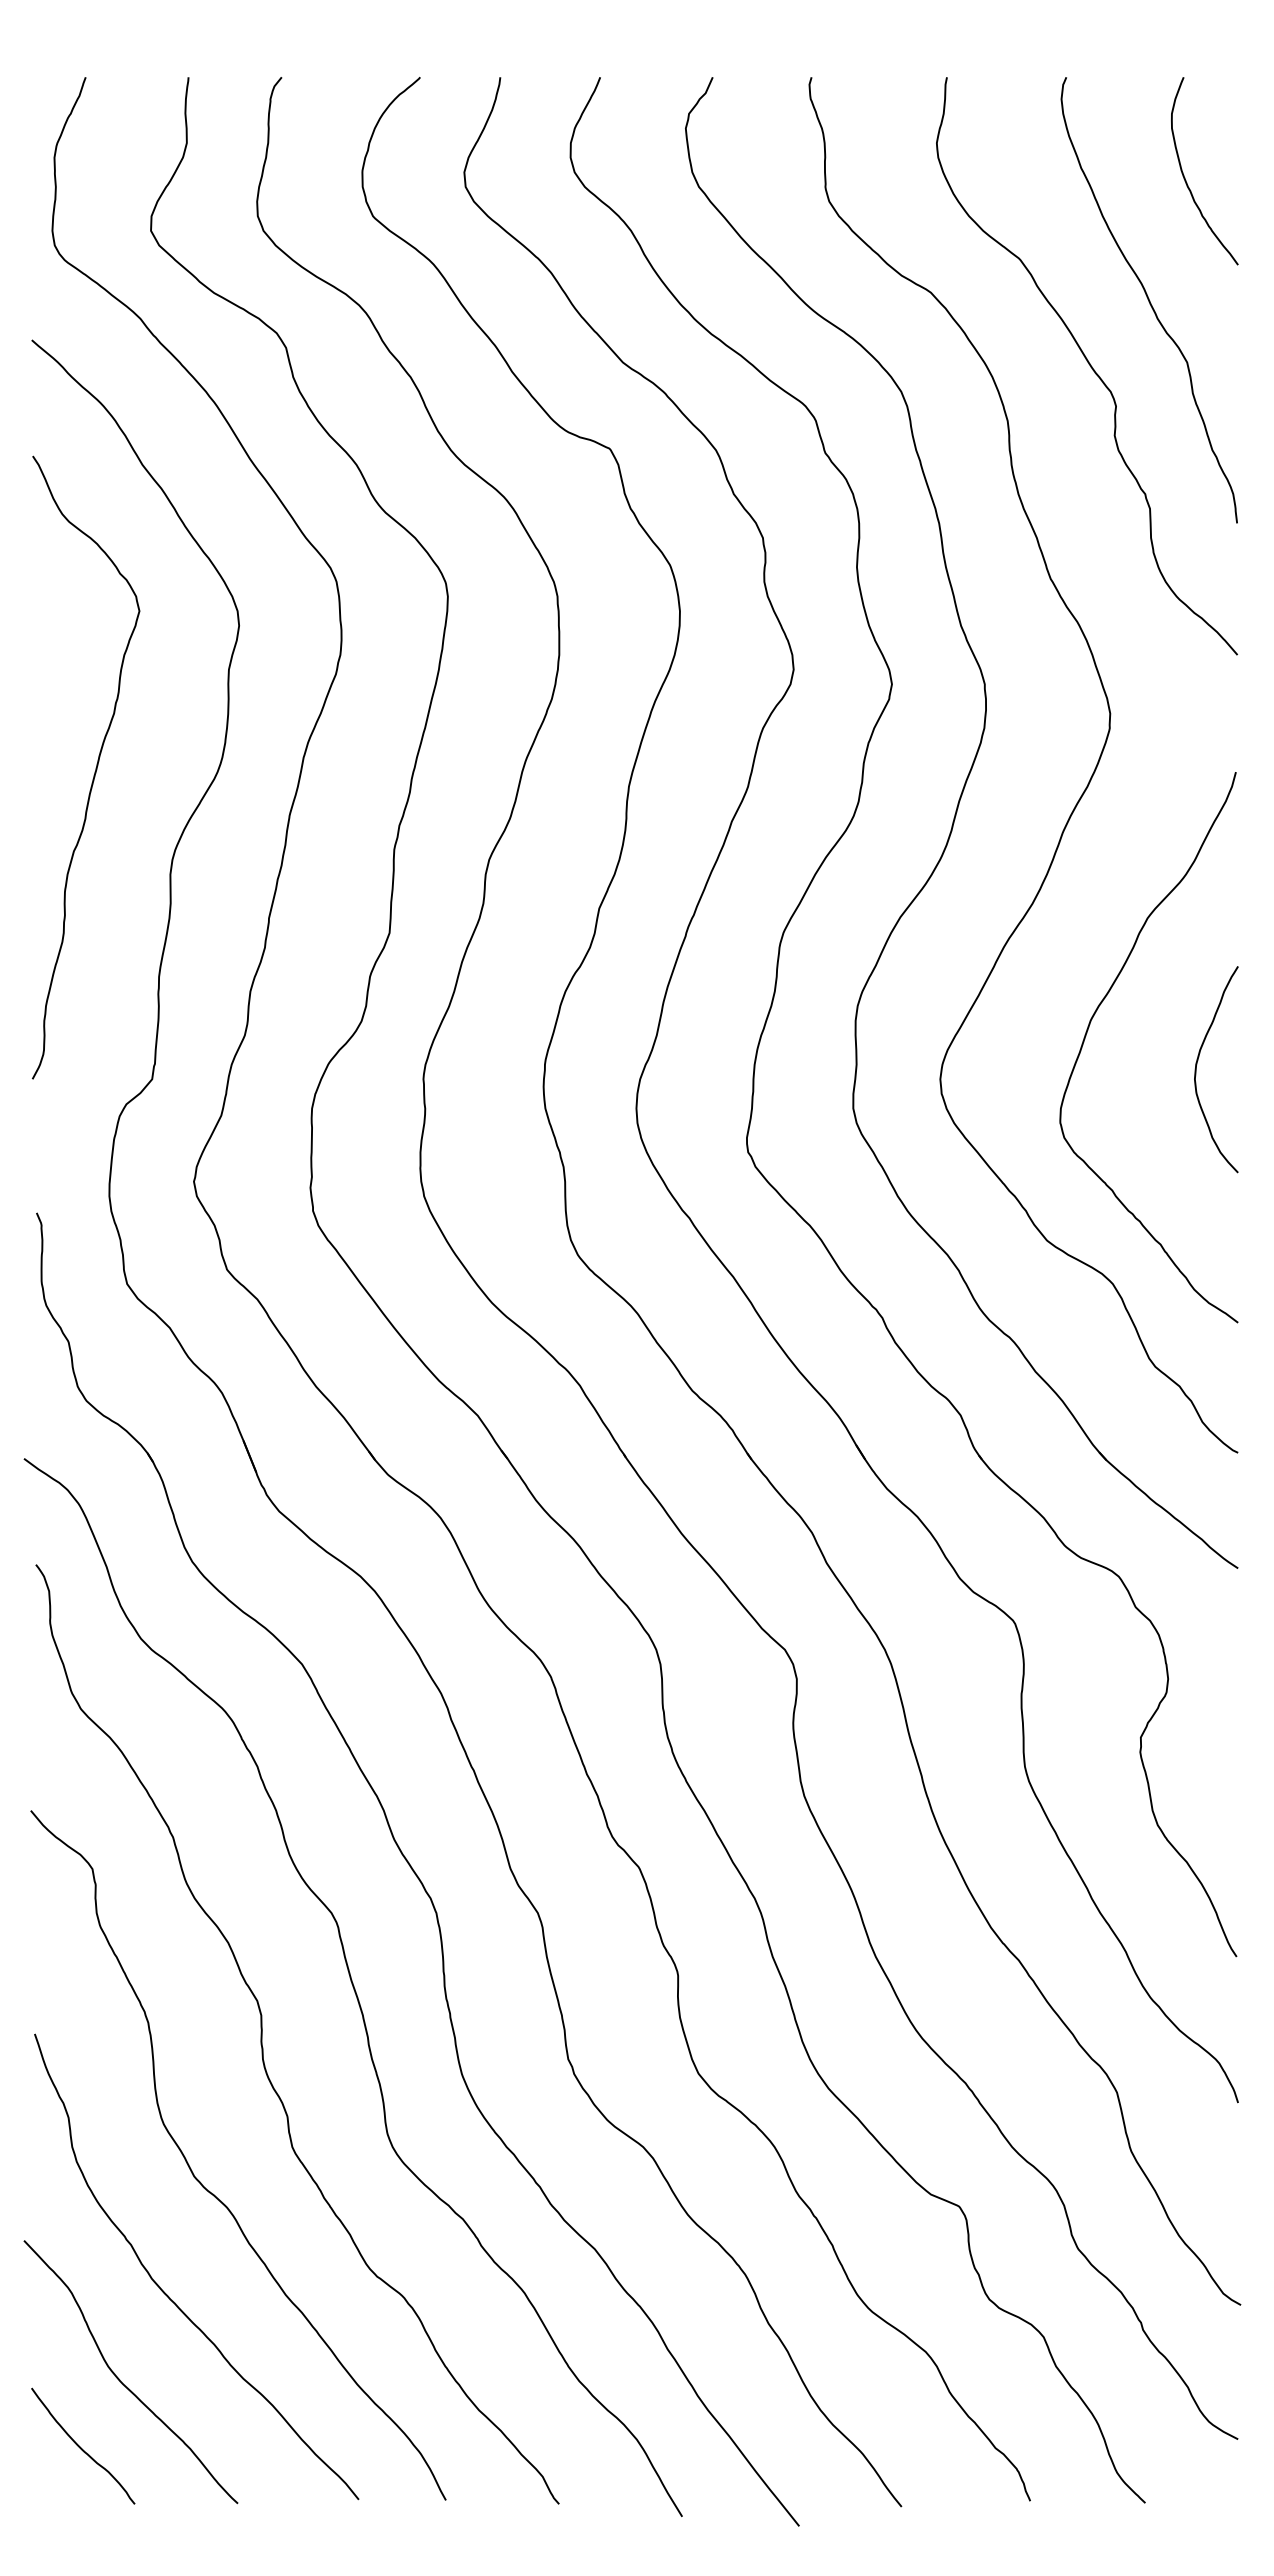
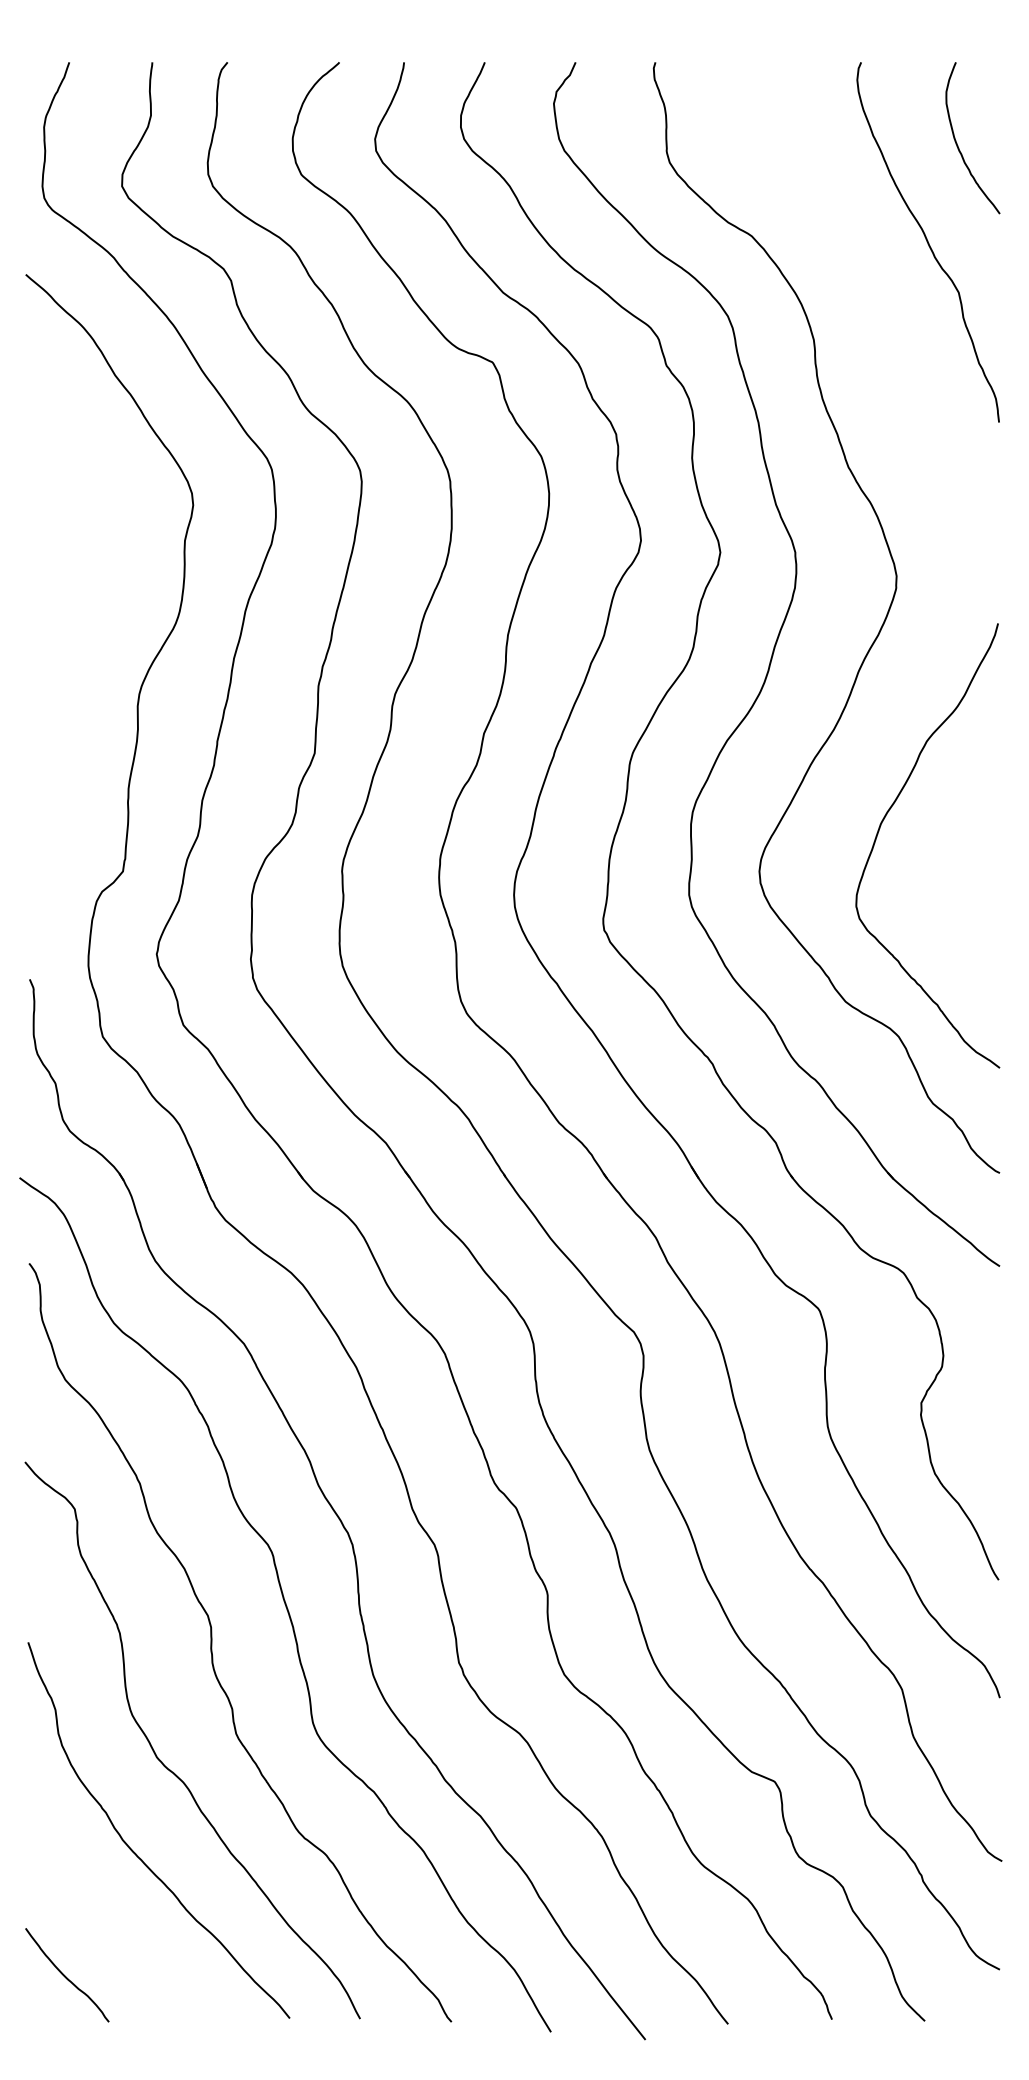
curve: (1088, 364) -> (879, 294), removed
curve: (94, 771) -> (76, 622), removed
curve: (1197, 1064) -> (967, 859), removed
curve: (120, 2379) -> (97, 1921), removed

